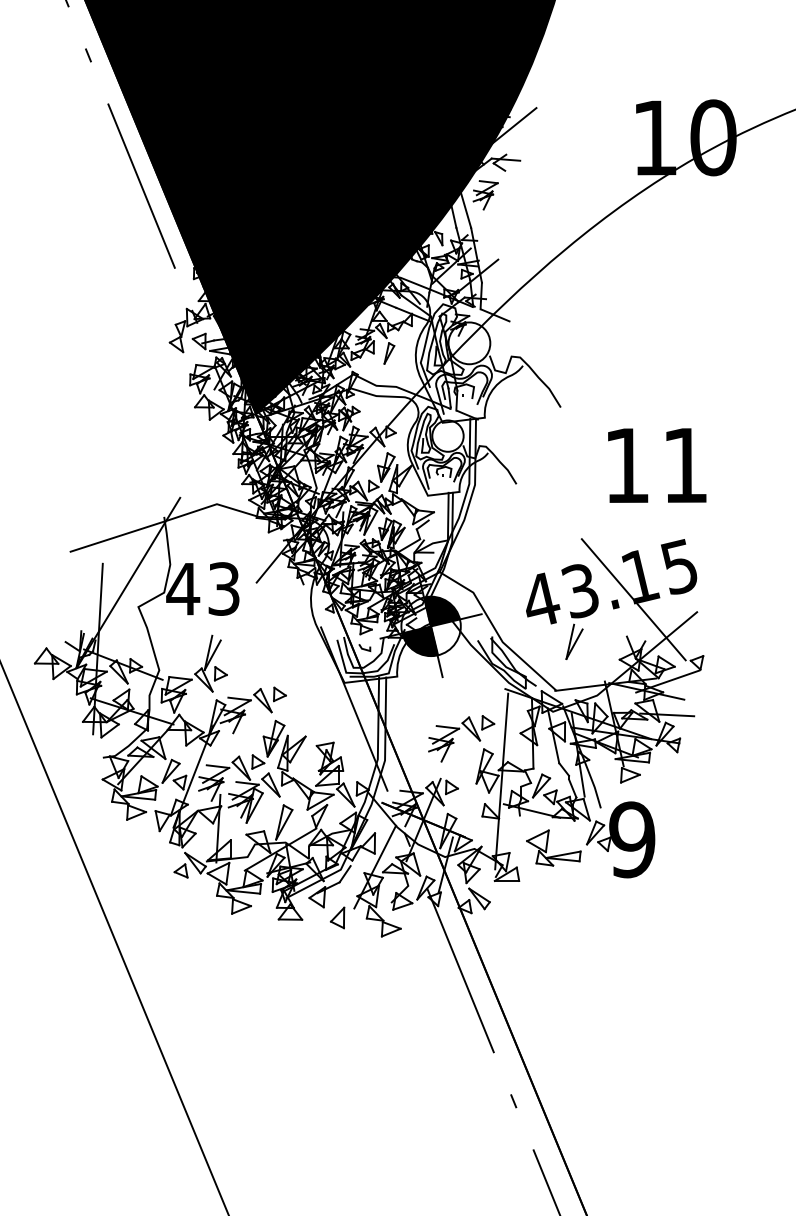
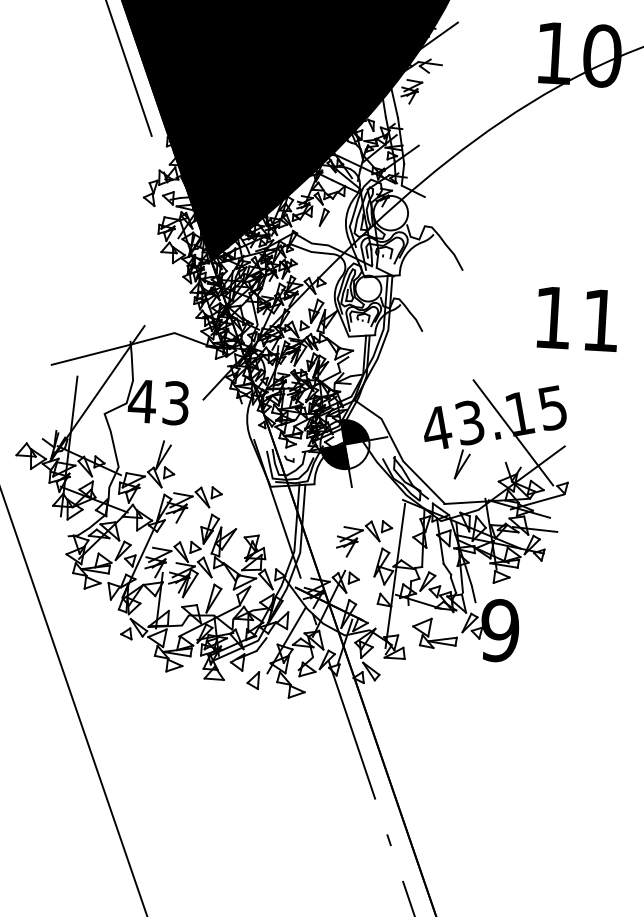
text: (657, 465) -> (578, 319), moved

